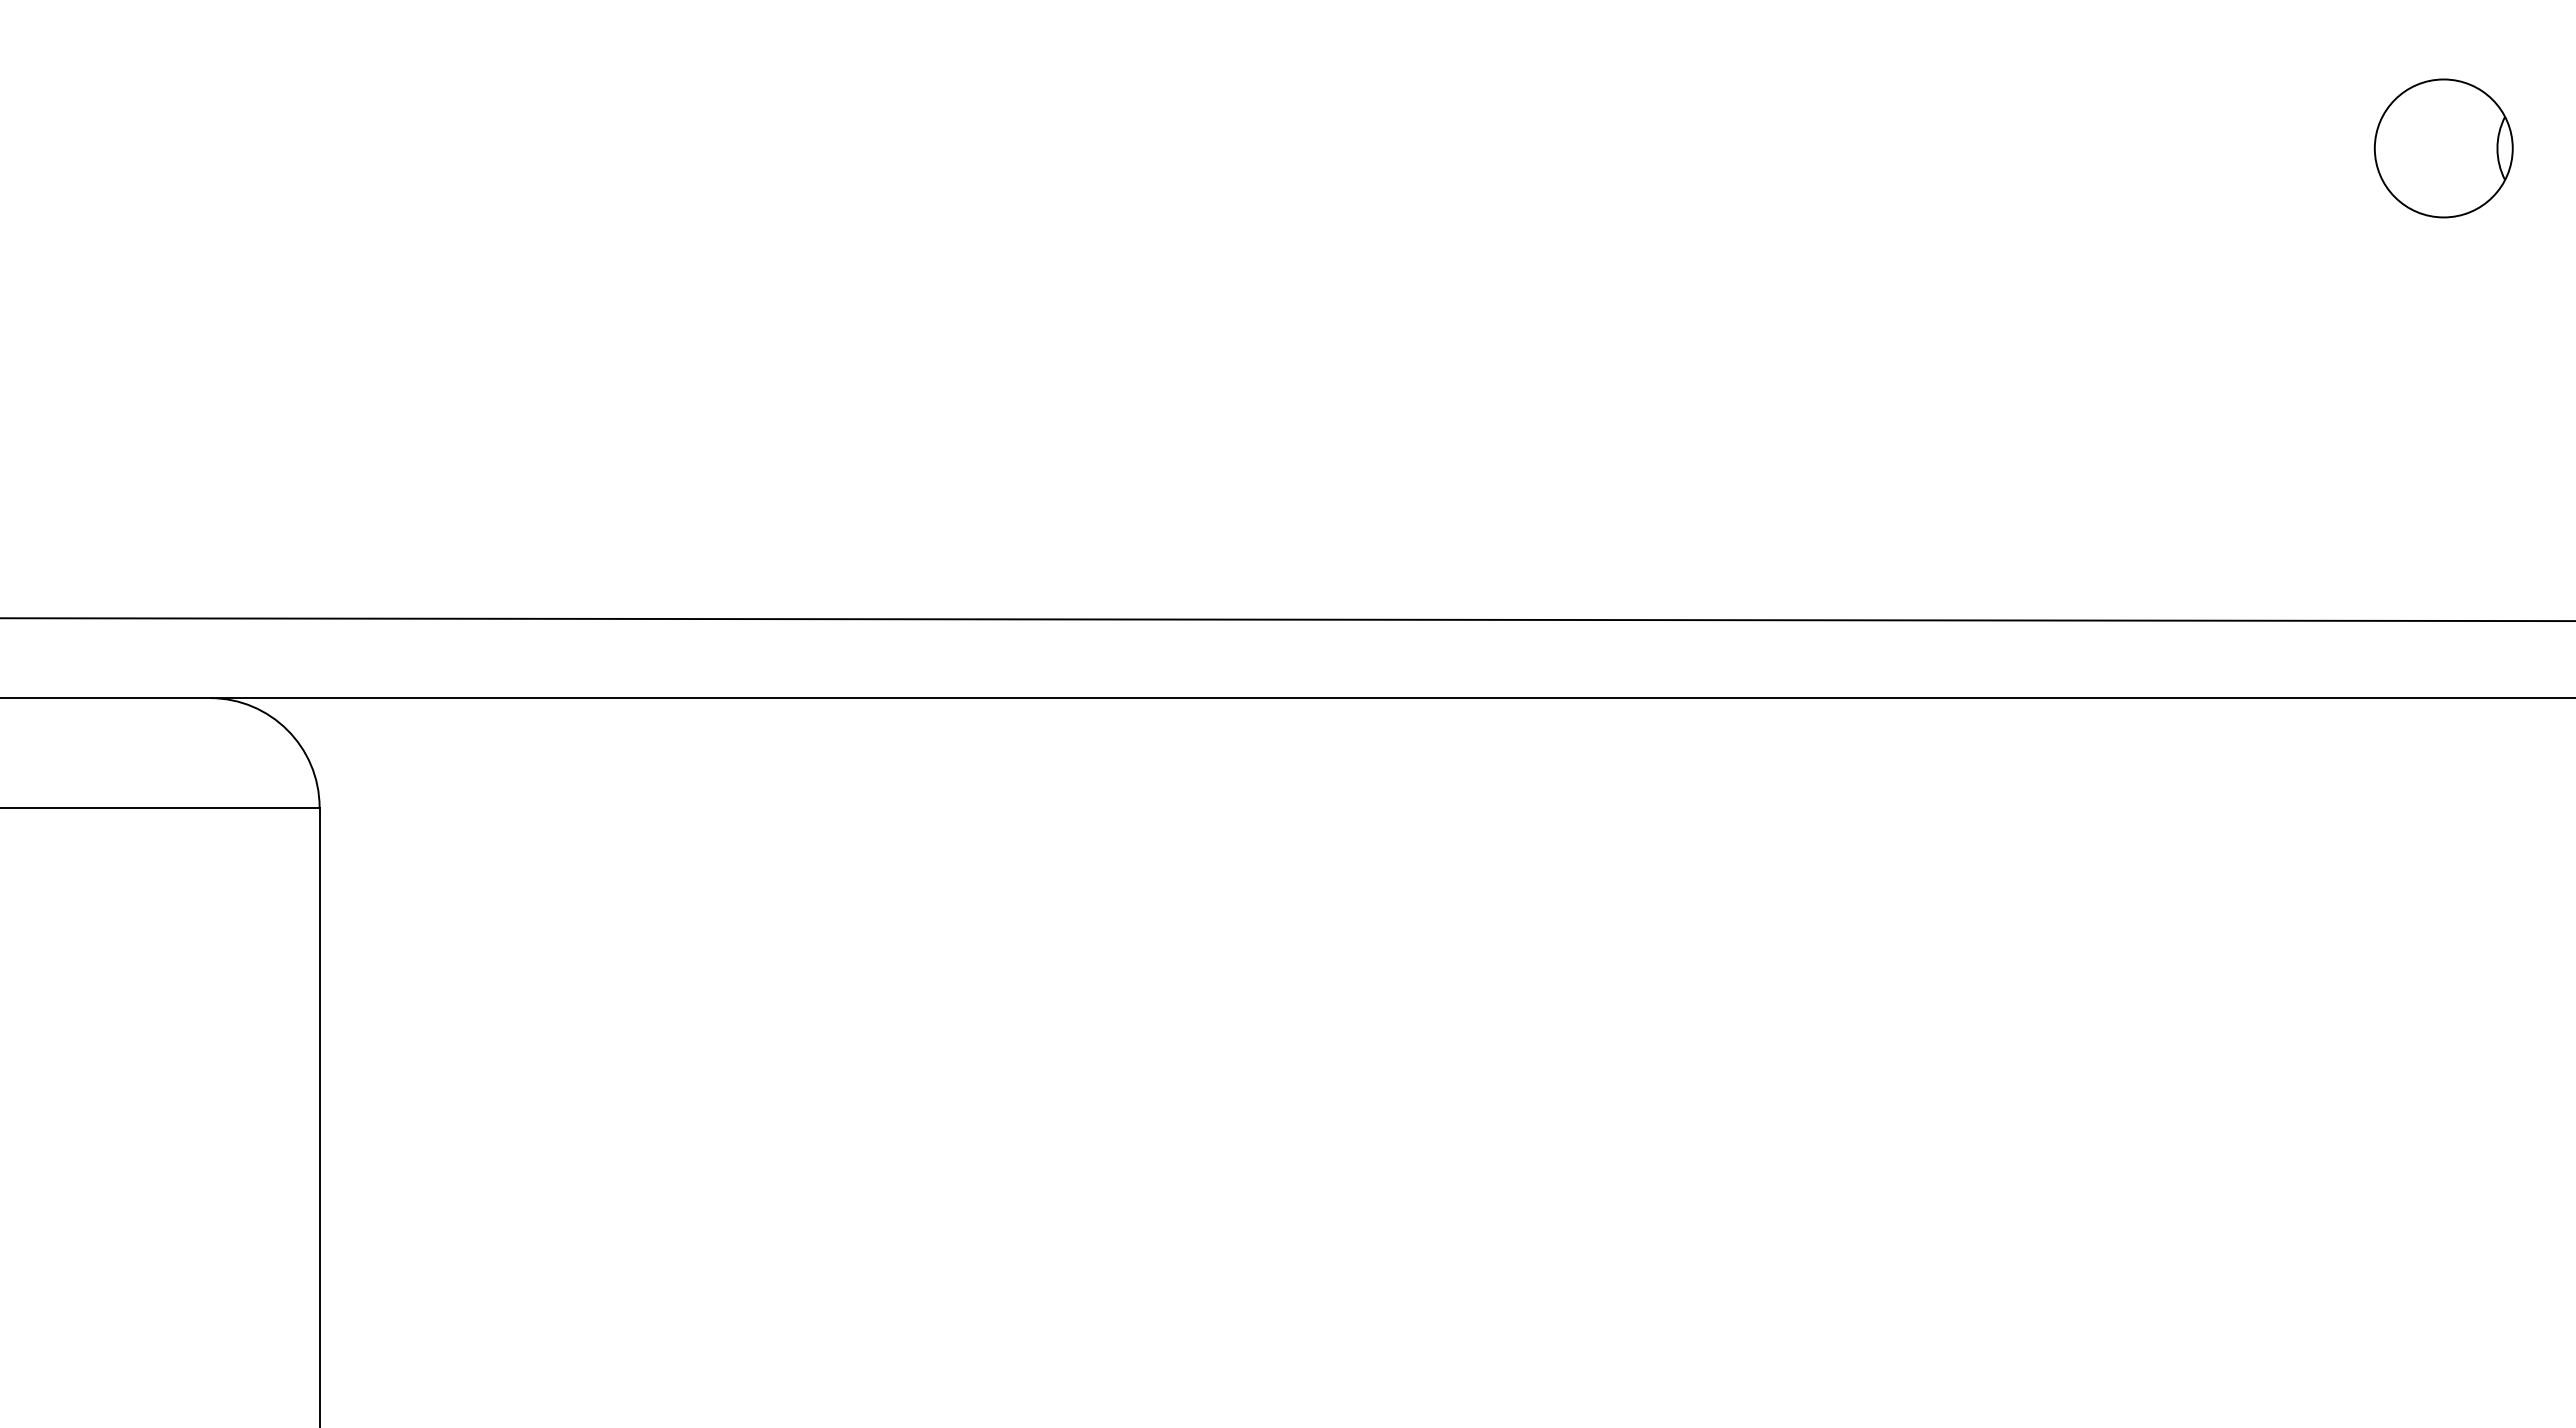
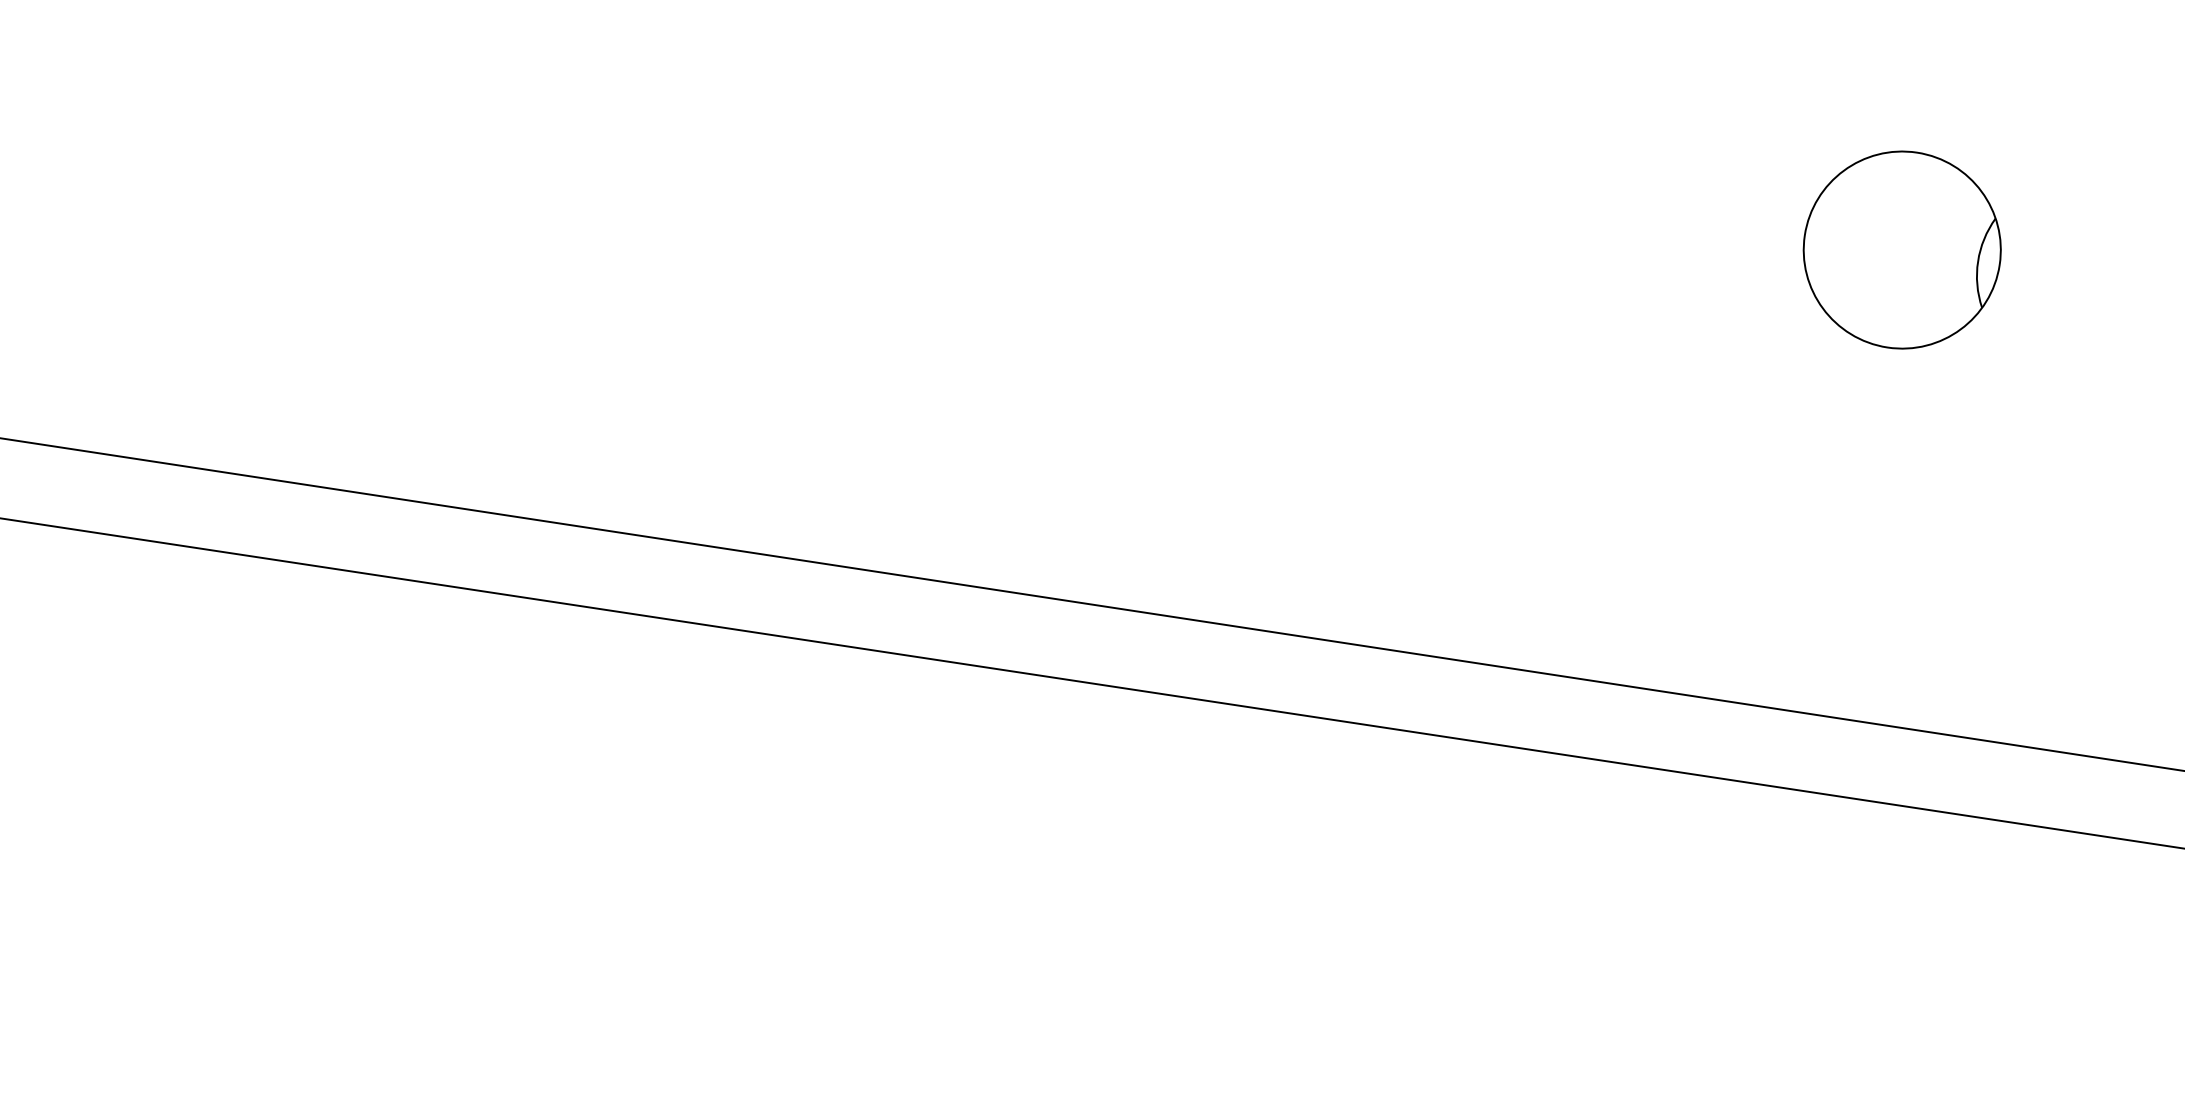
part: (2443, 148) -> (1902, 250), size x1.43

